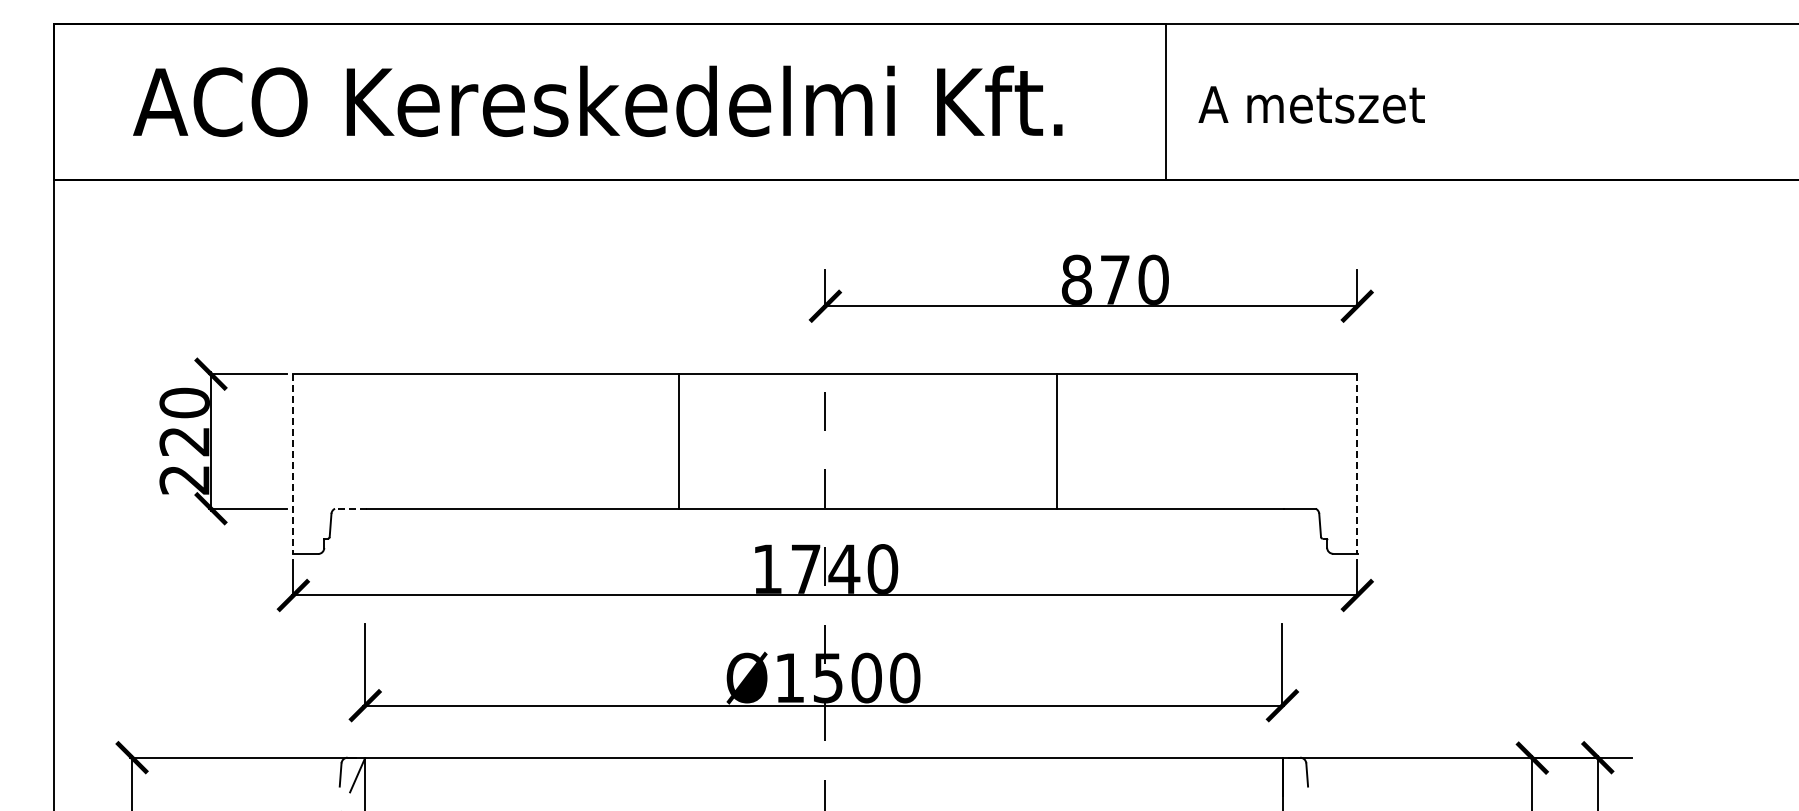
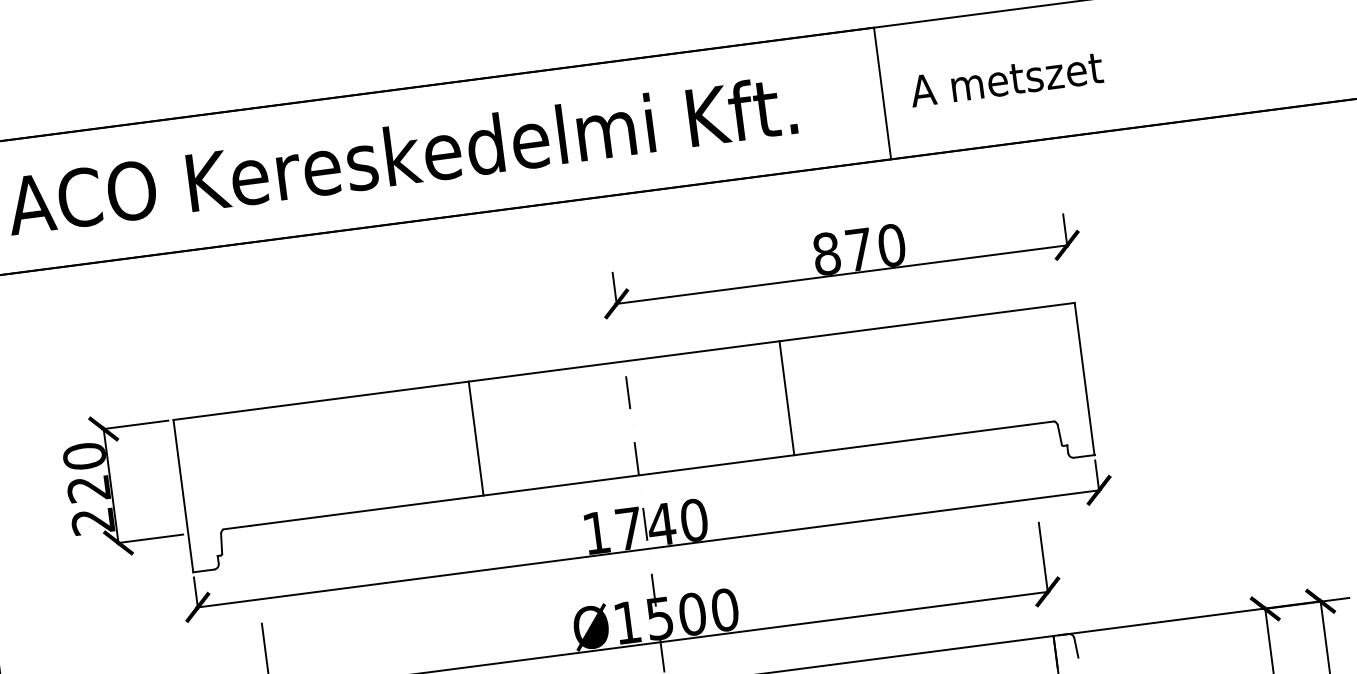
line: (678, 441) -> (475, 438), moved
line: (1056, 441) -> (786, 398), moved
line: (293, 464) -> (183, 496), dashed -> solid
line: (1357, 464) -> (1084, 379), dashed -> solid
line: (350, 508) -> (236, 527), dashed -> solid

